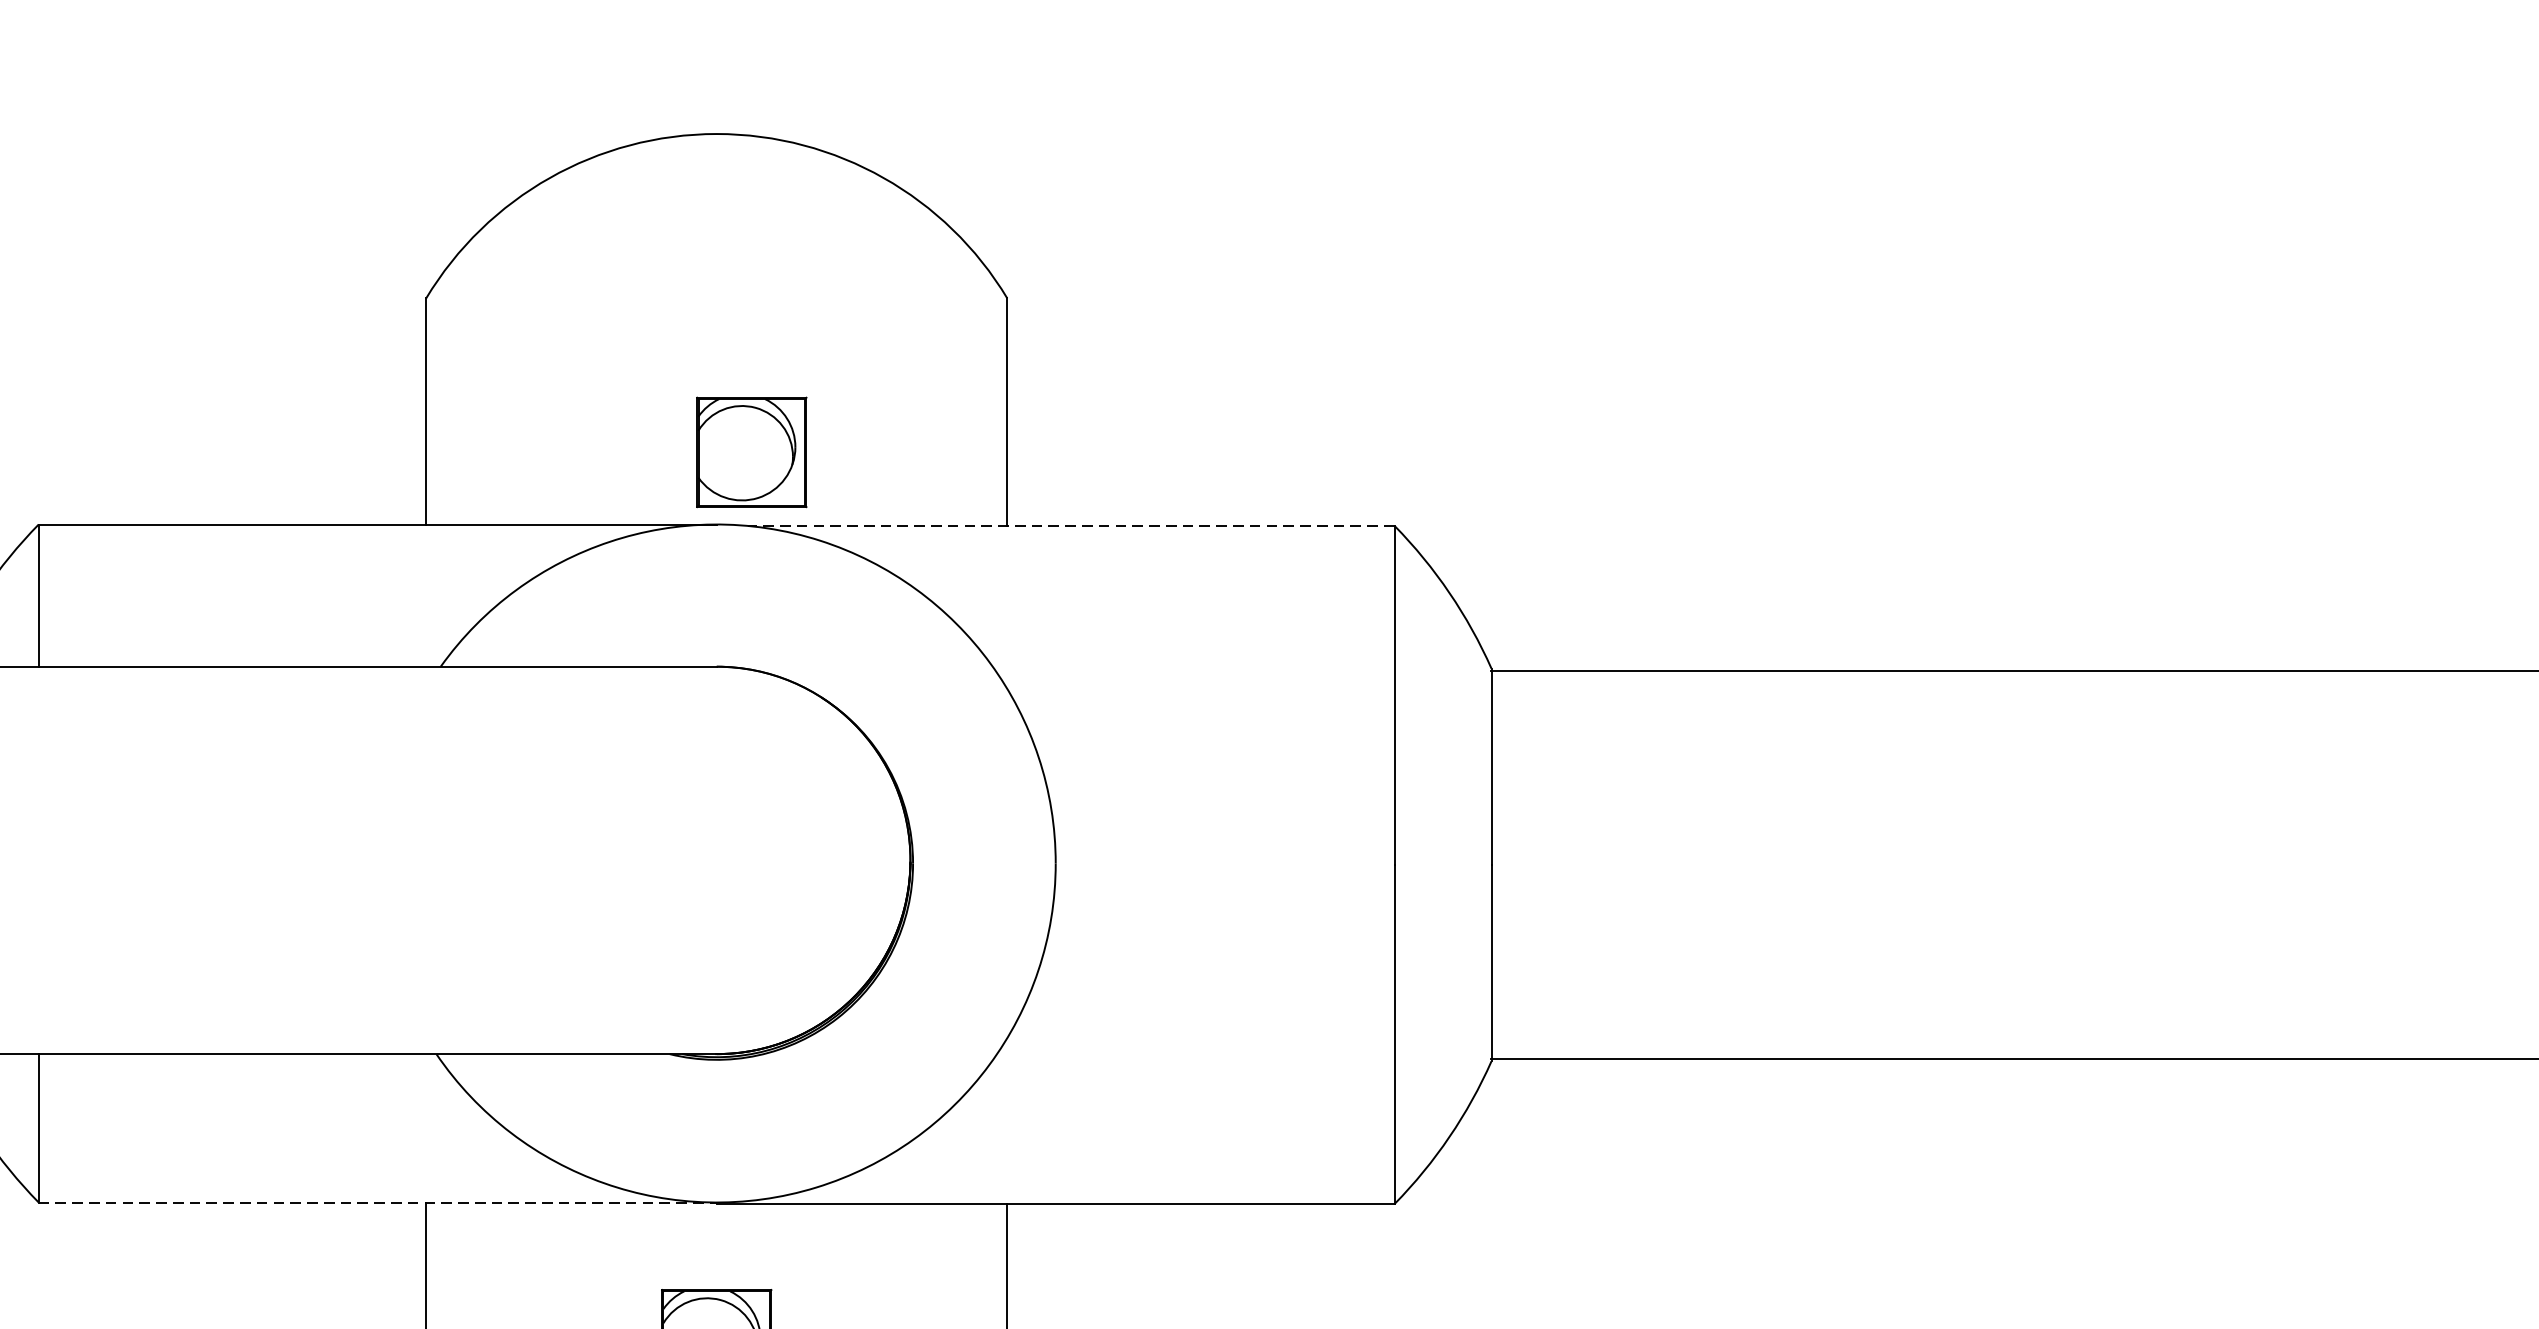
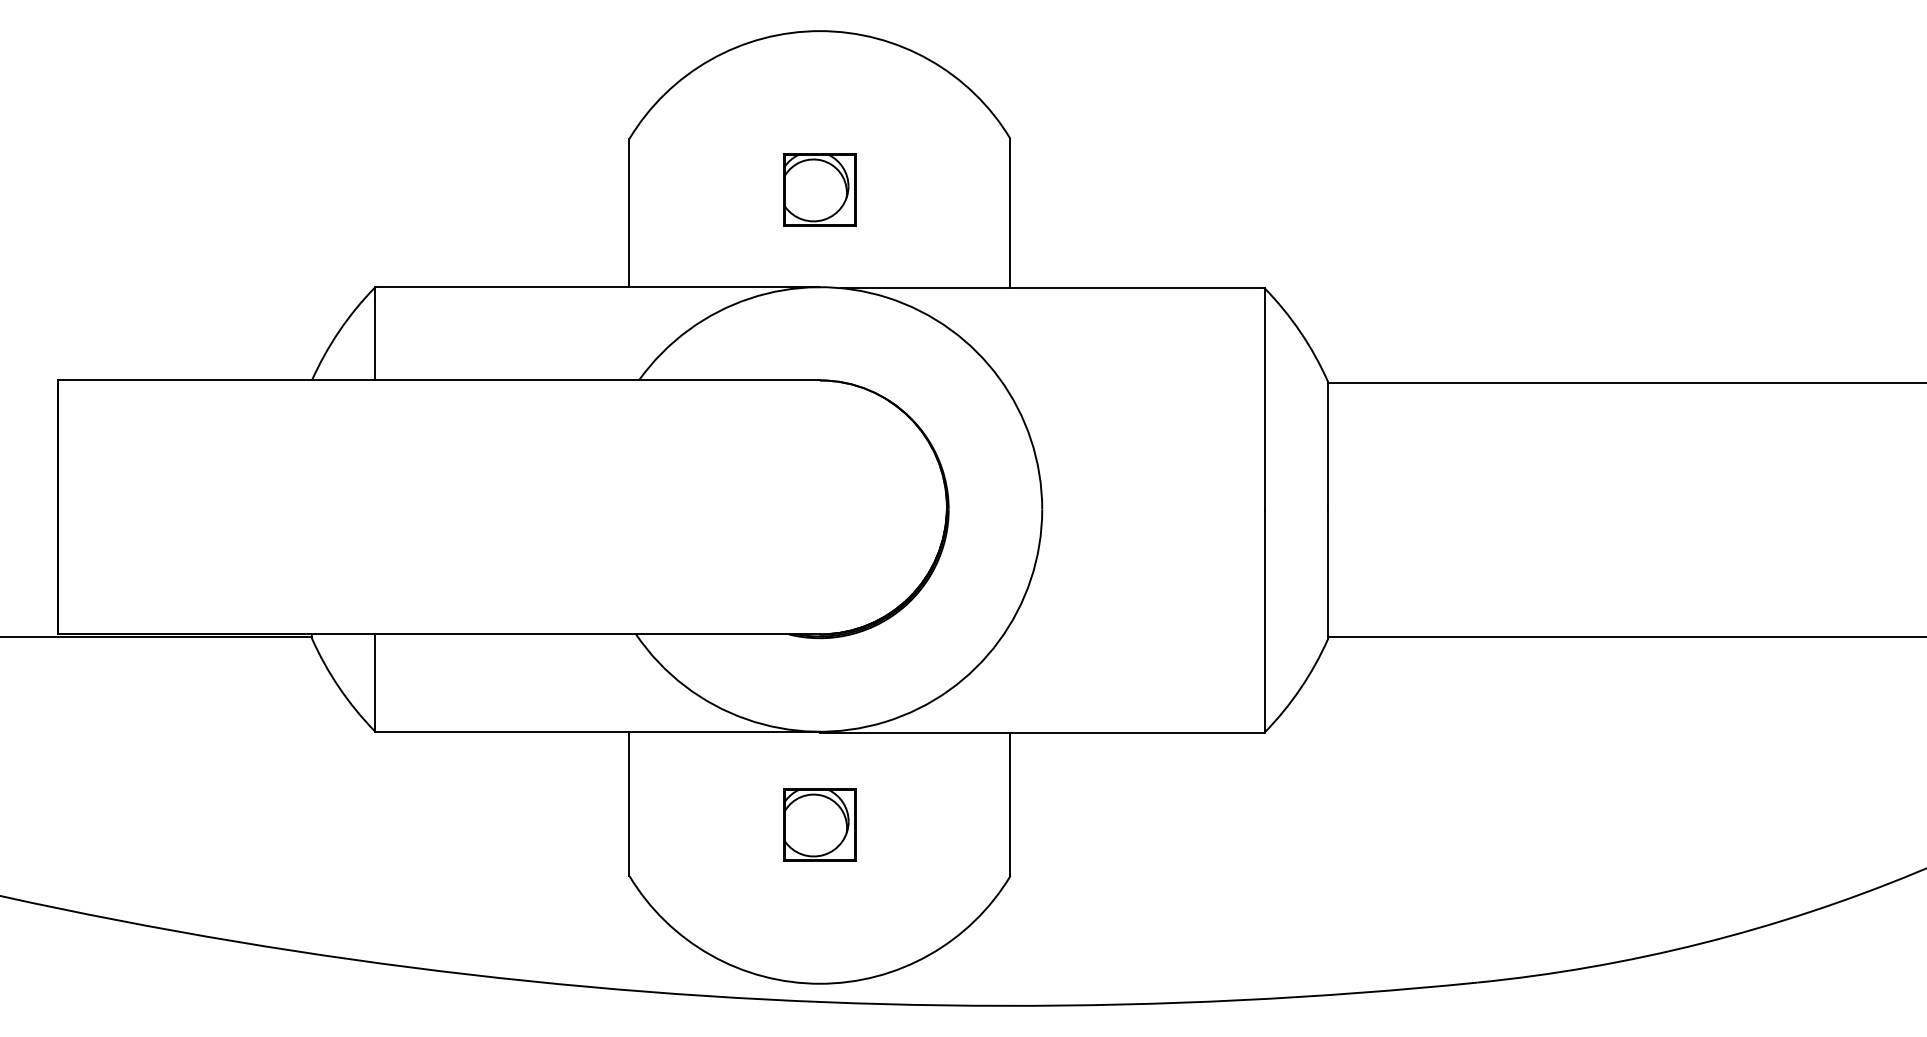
part: (751, 451) -> (819, 189), moved
line: (1071, 526) -> (1052, 288), dashed -> solid
line: (379, 1202) -> (598, 731), dashed -> solid

